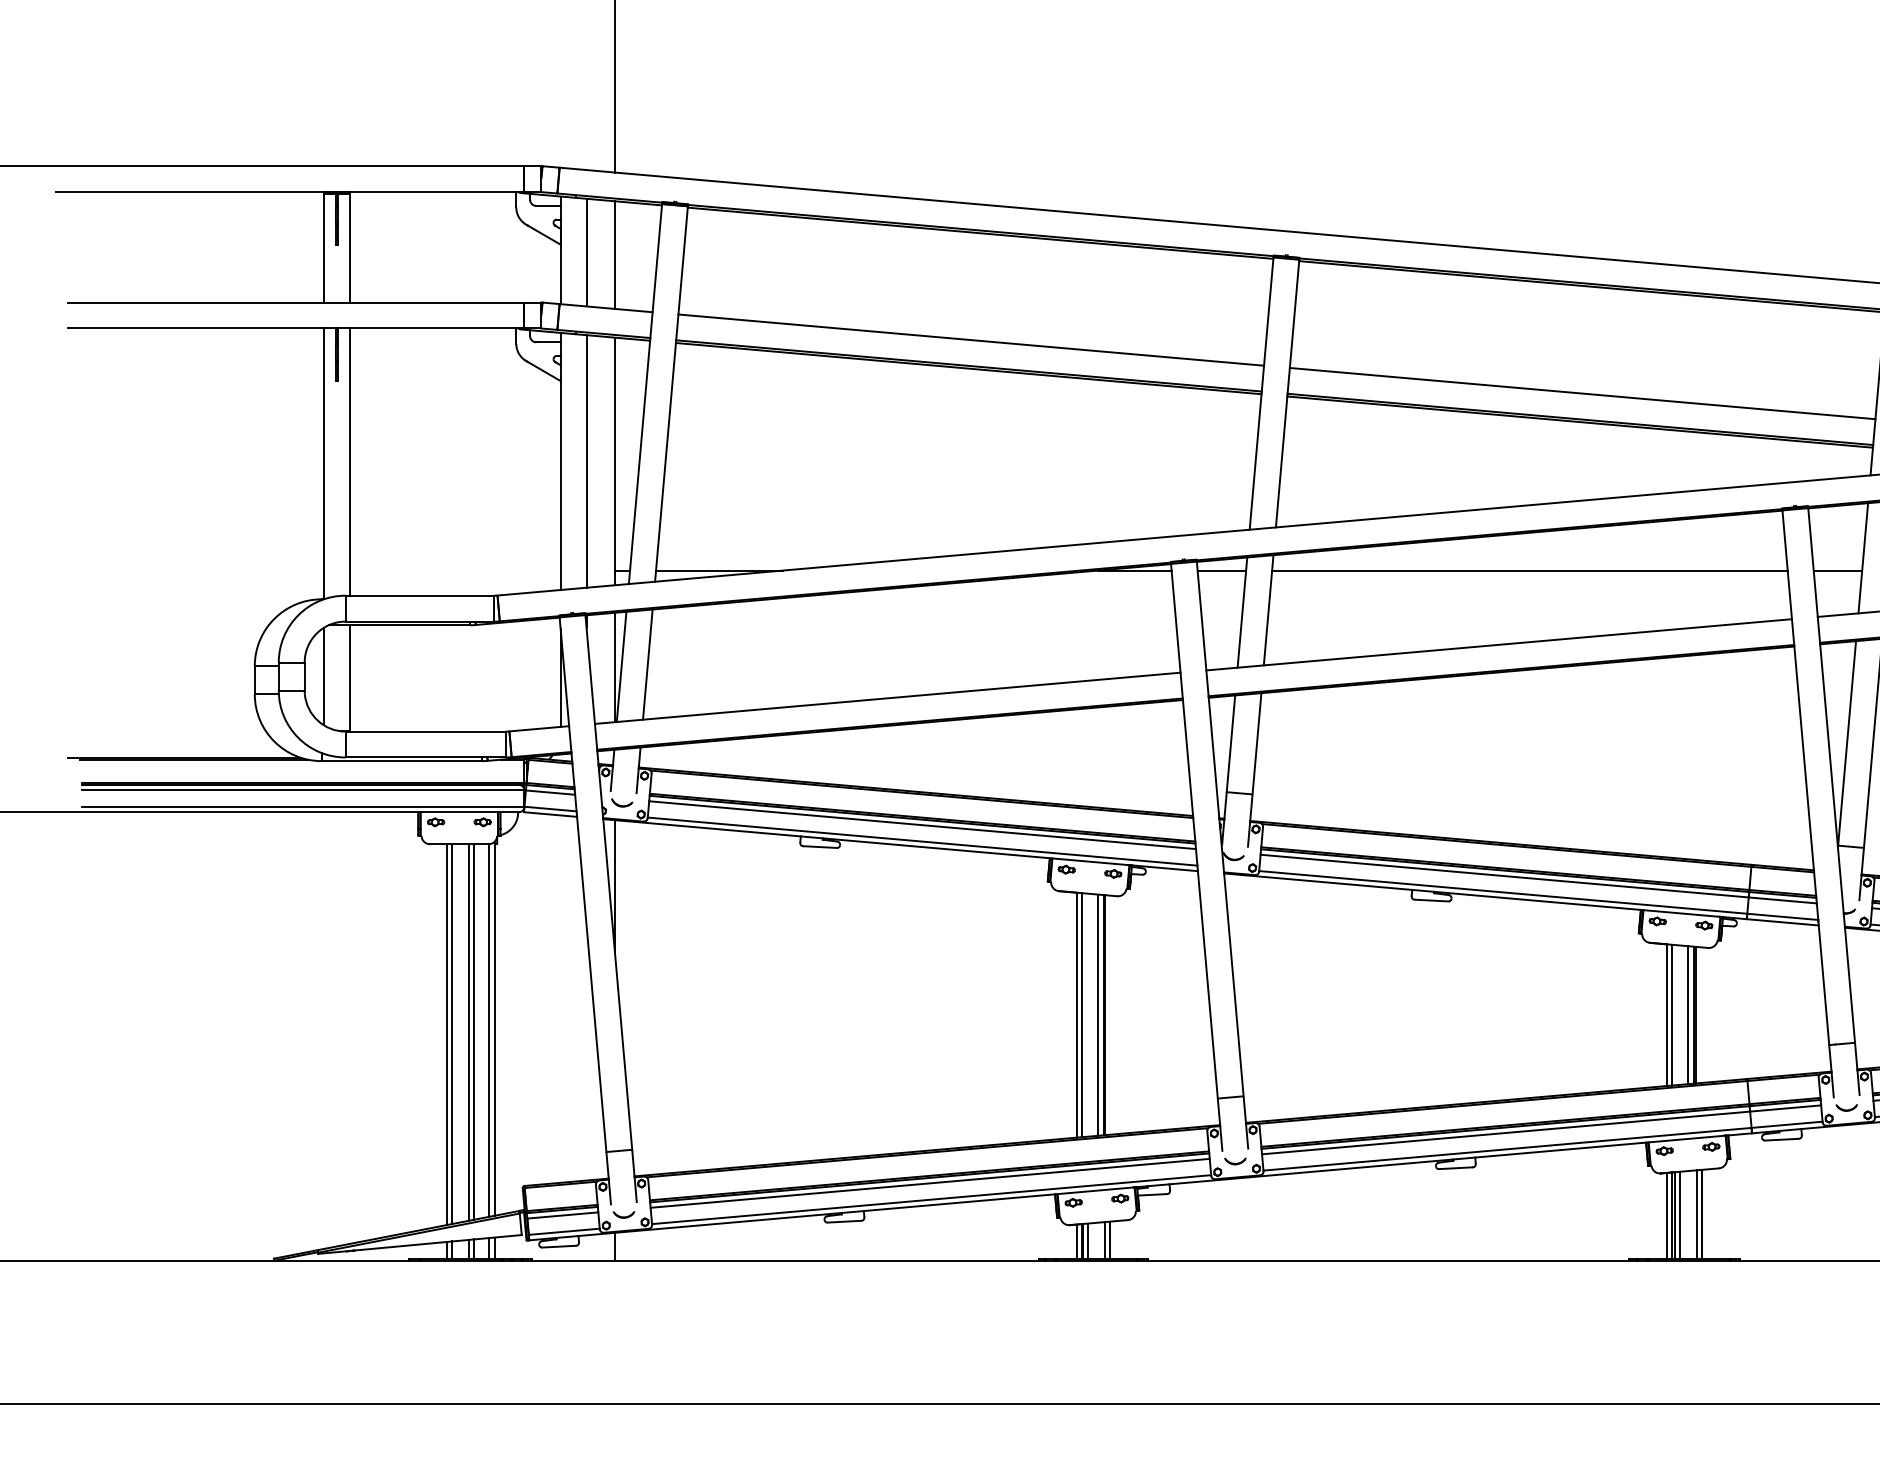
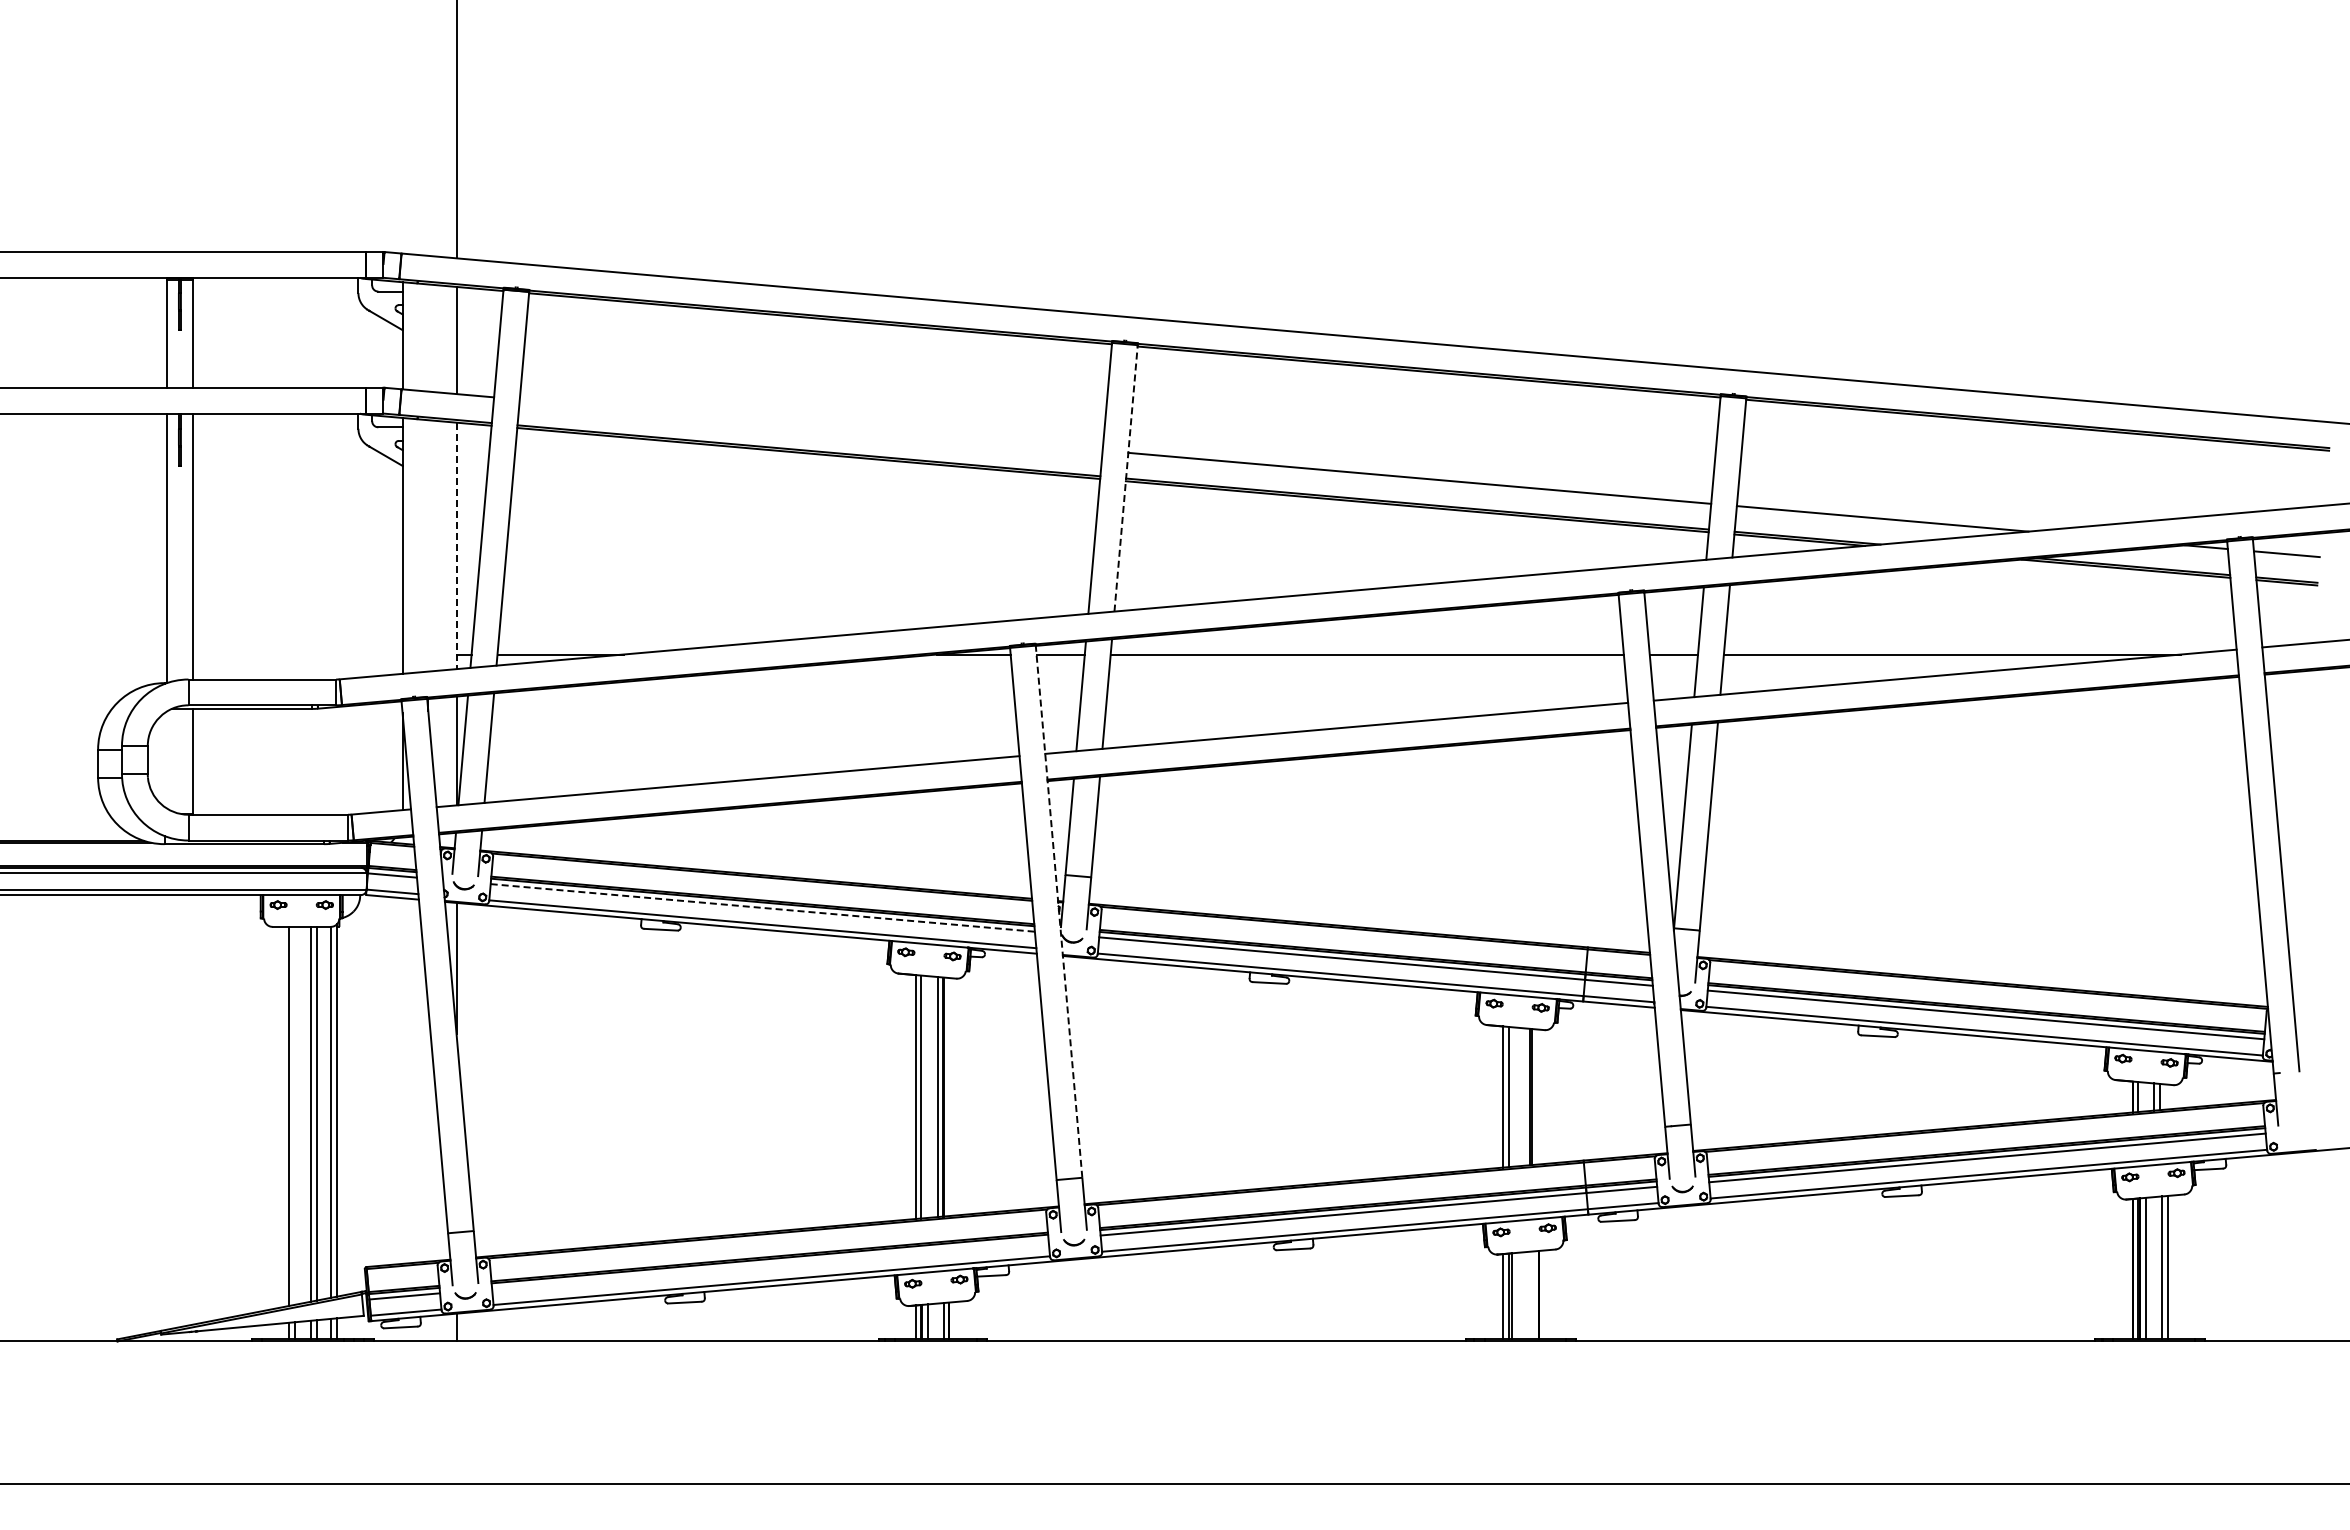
line: (586, 252) -> (428, 337), removed
line: (970, 339) -> (810, 424), removed
line: (1287, 393) -> (1126, 478), solid -> dashed
line: (586, 461) -> (428, 545), removed
line: (614, 462) -> (456, 546), solid -> dashed
line: (324, 676) -> (167, 759), removed
line: (923, 824) -> (763, 907), solid -> dashed
line: (1220, 828) -> (1059, 911), solid -> dashed
line: (1687, 1014) -> (1524, 1096), removed
line: (452, 1033) -> (294, 1115), removed
line: (930, 1183) -> (770, 1264), removed
line: (1680, 1214) -> (1517, 1295), removed
line: (1696, 1214) -> (1533, 1295), removed

